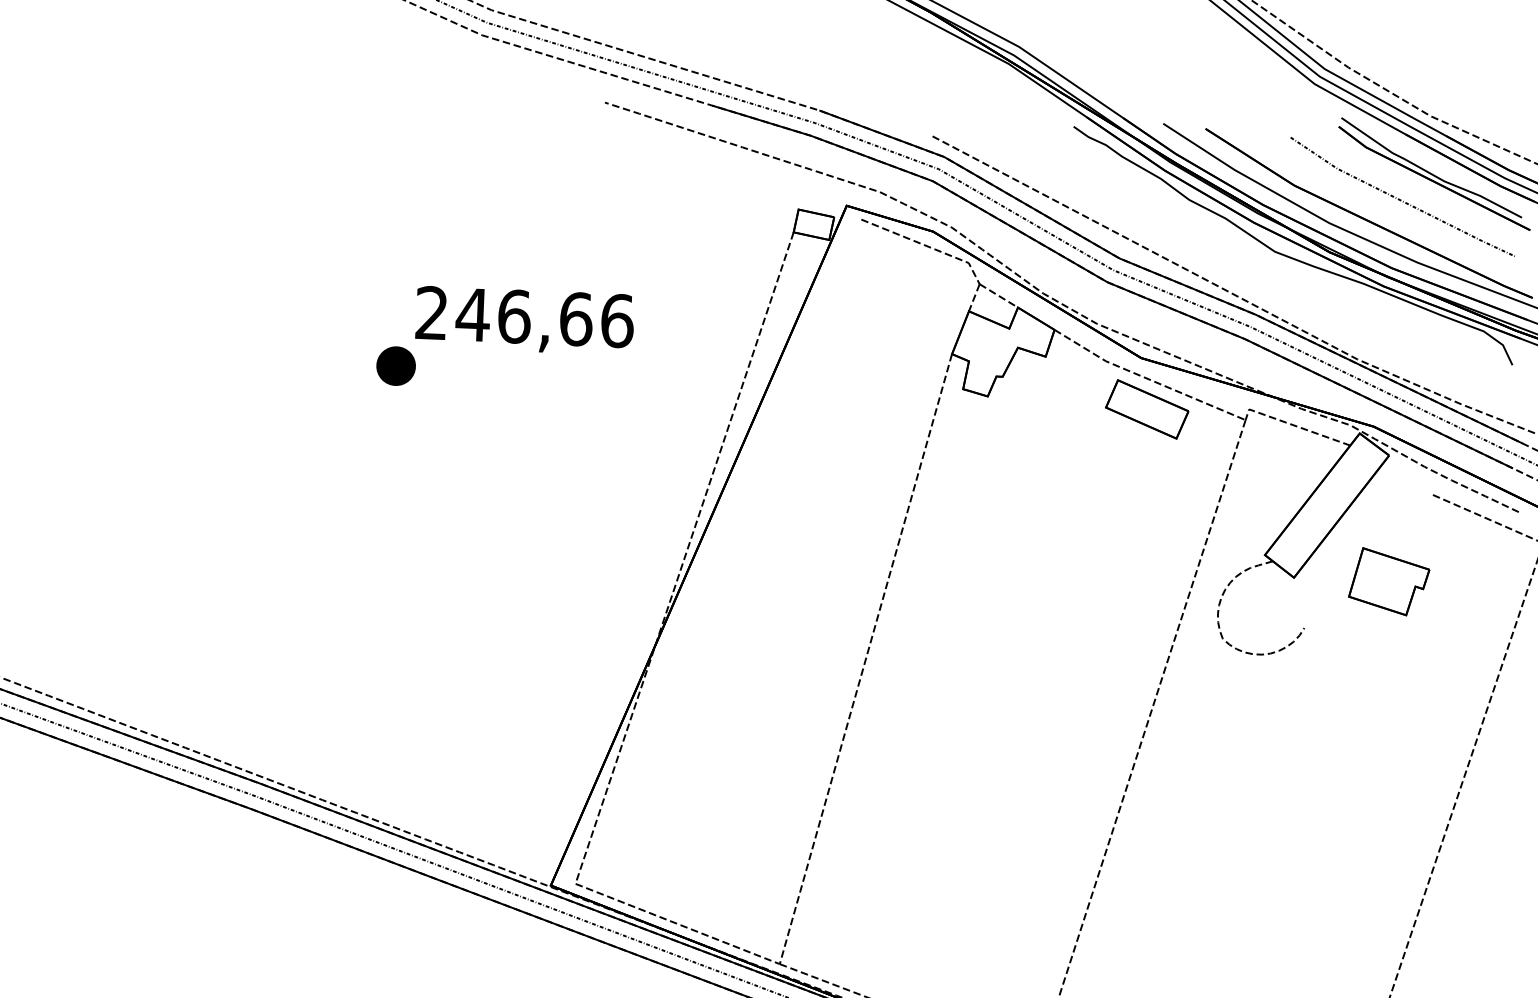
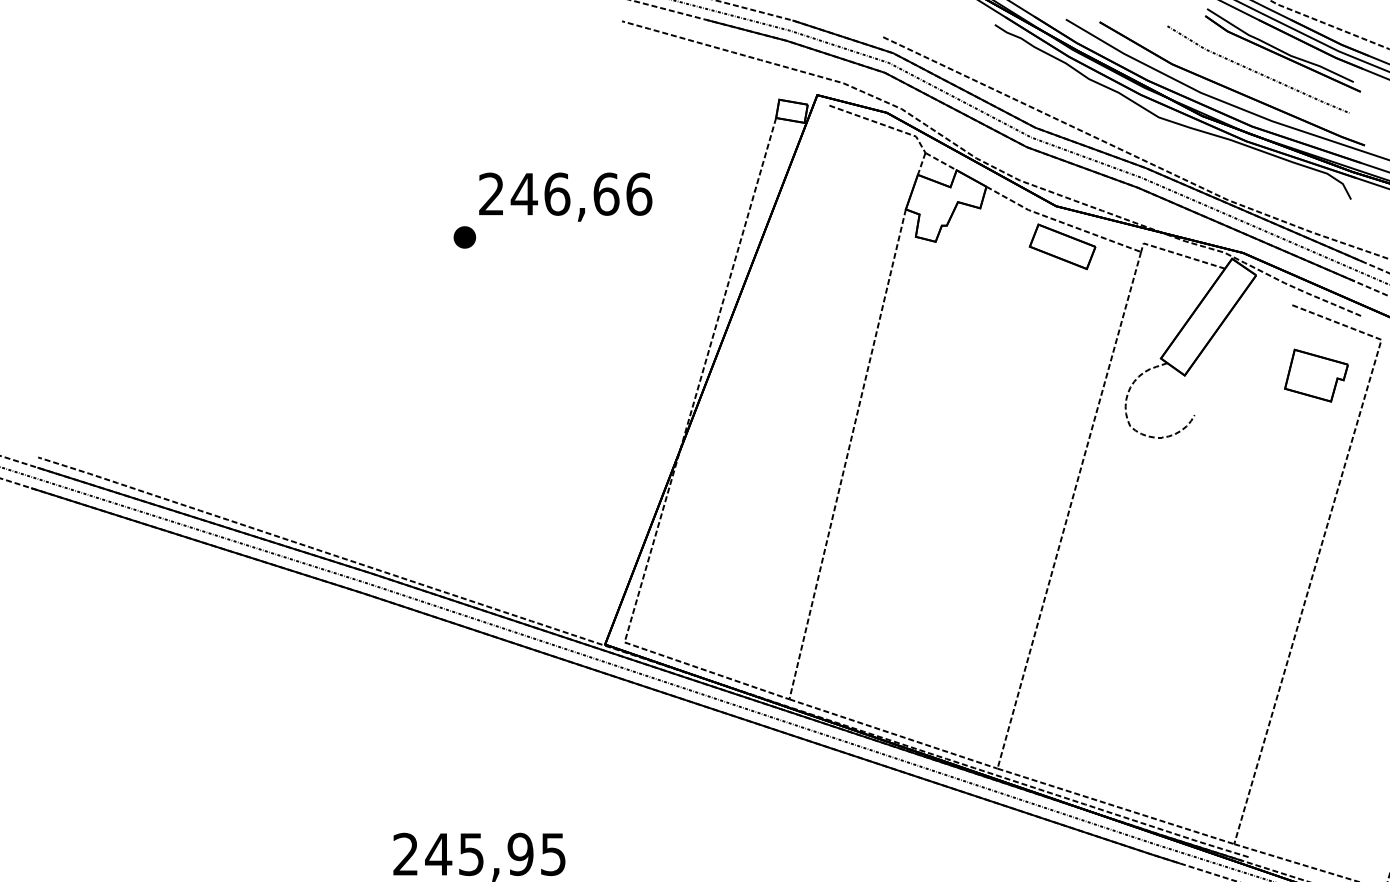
part: (395, 366) -> (464, 237), size x0.71
part: (1389, 581) -> (1316, 375), moved

